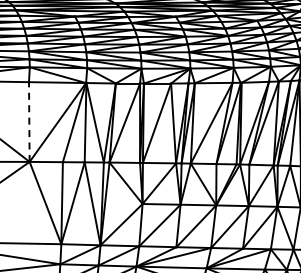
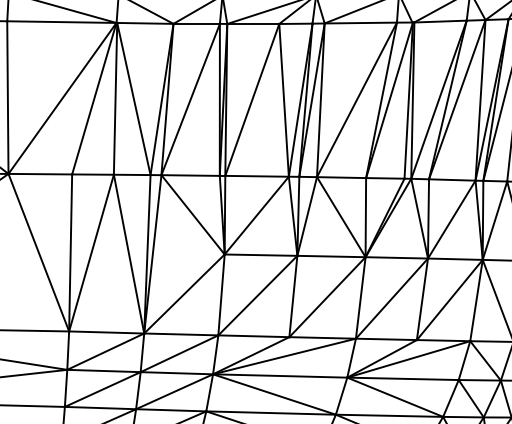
line: (29, 122) -> (8, 98), dashed -> solid

